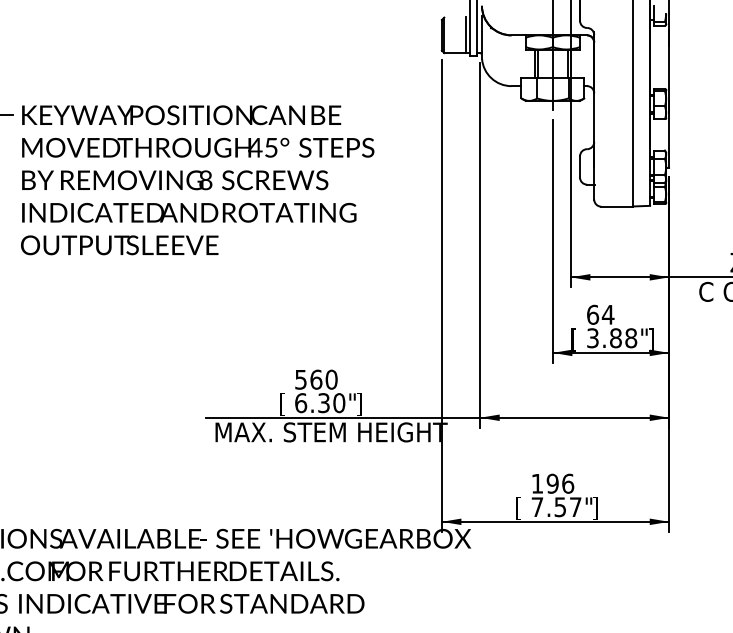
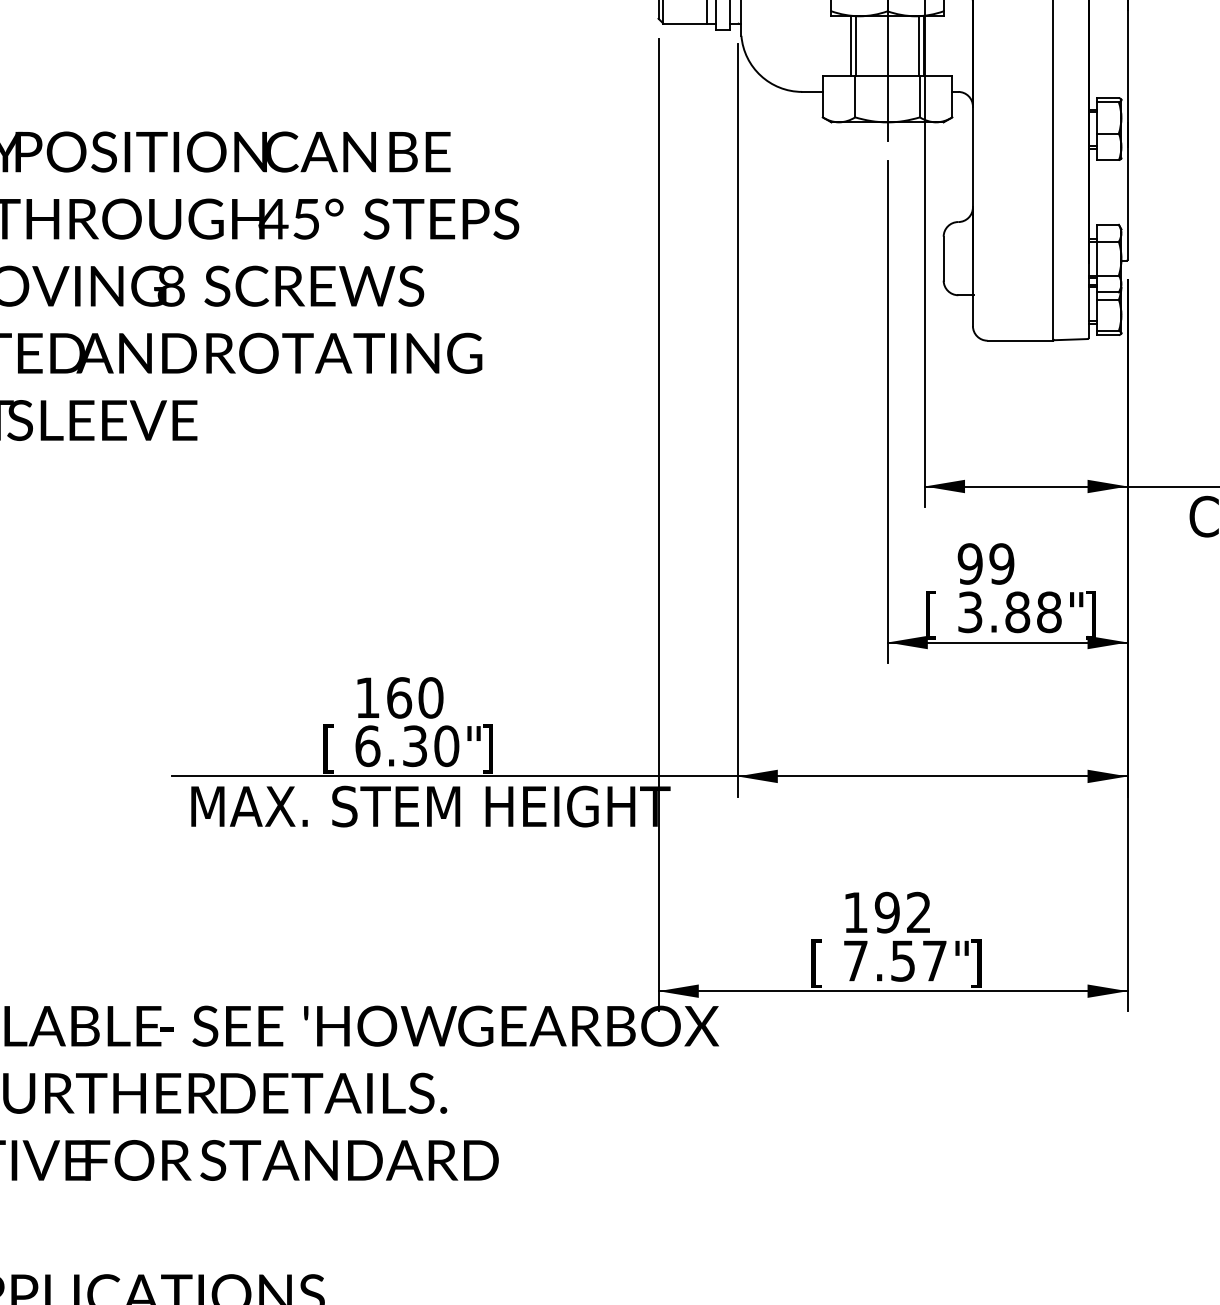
text: (600, 314) -> (985, 563), 64 -> 99
text: (300, 379) -> (366, 697), 560 -> 160
text: (568, 483) -> (919, 912), 196 -> 192

